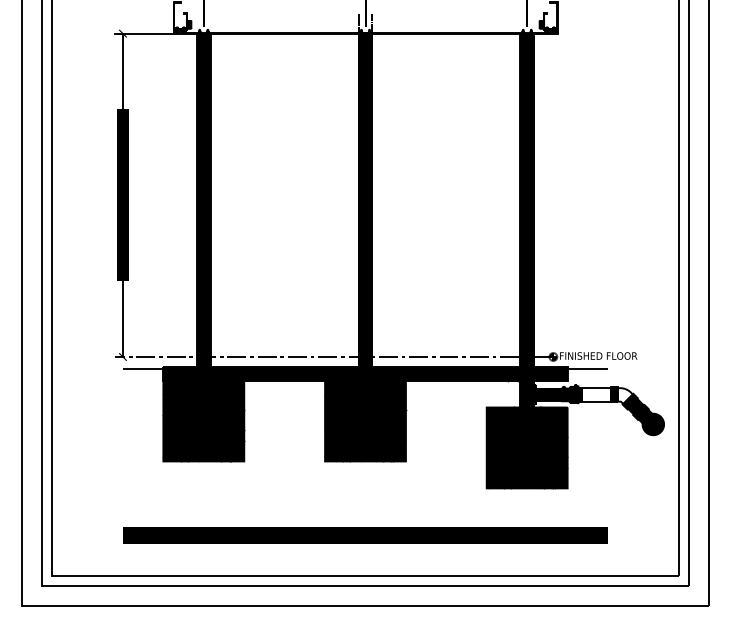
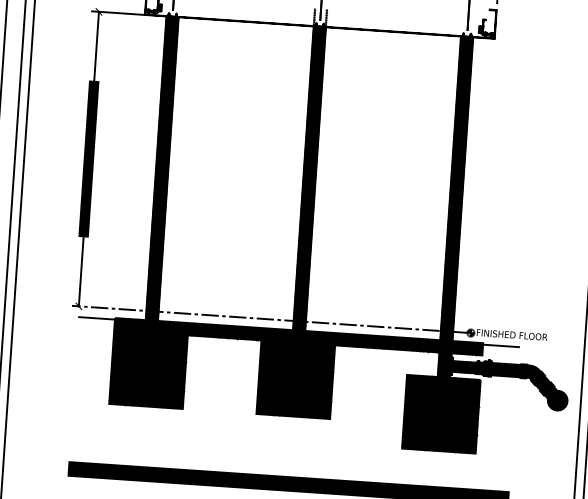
fill: (590, 394) -> (502, 369), added
fill: (624, 396) -> (533, 373), added

